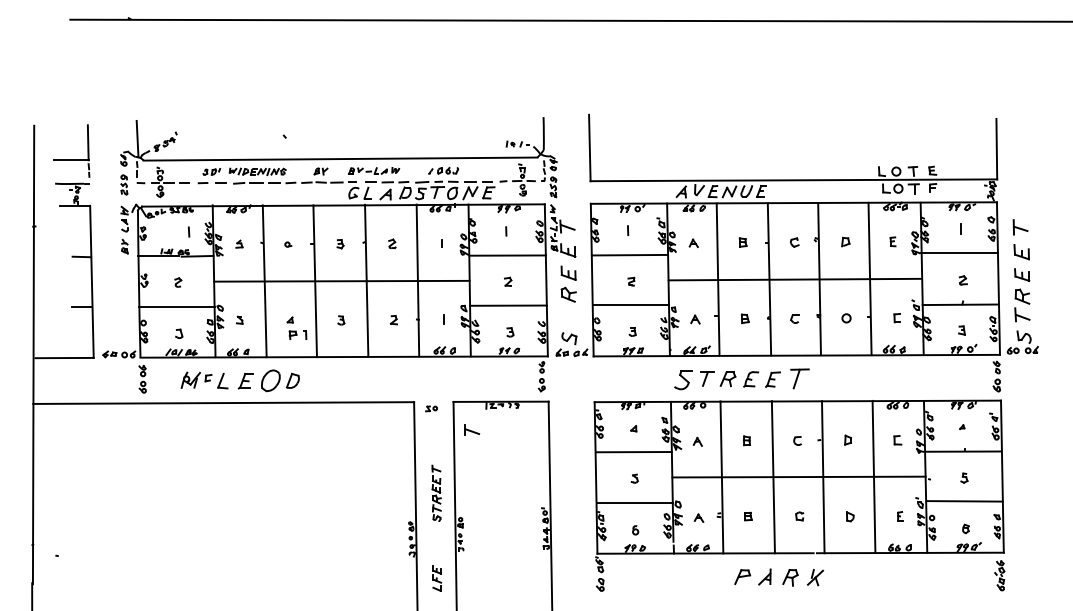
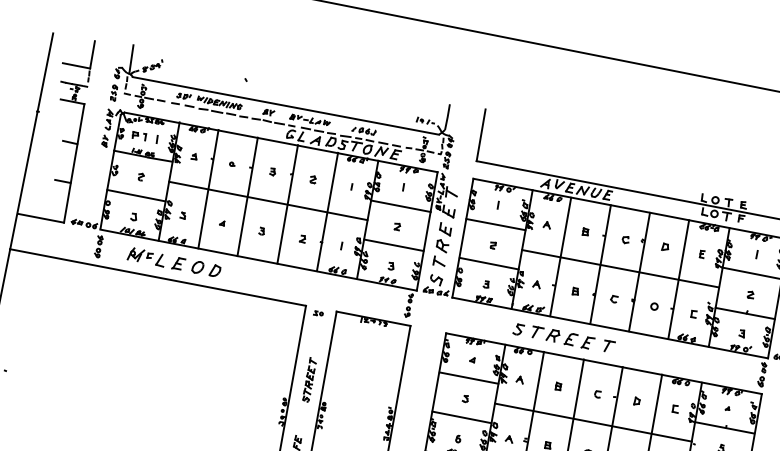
part: (297, 334) -> (139, 135), moved
part: (799, 378) -> (608, 346), size x0.71
part: (683, 379) -> (518, 329), size x0.71
part: (270, 380) -> (197, 267), size x0.71
part: (472, 429) -> (439, 261), moved

